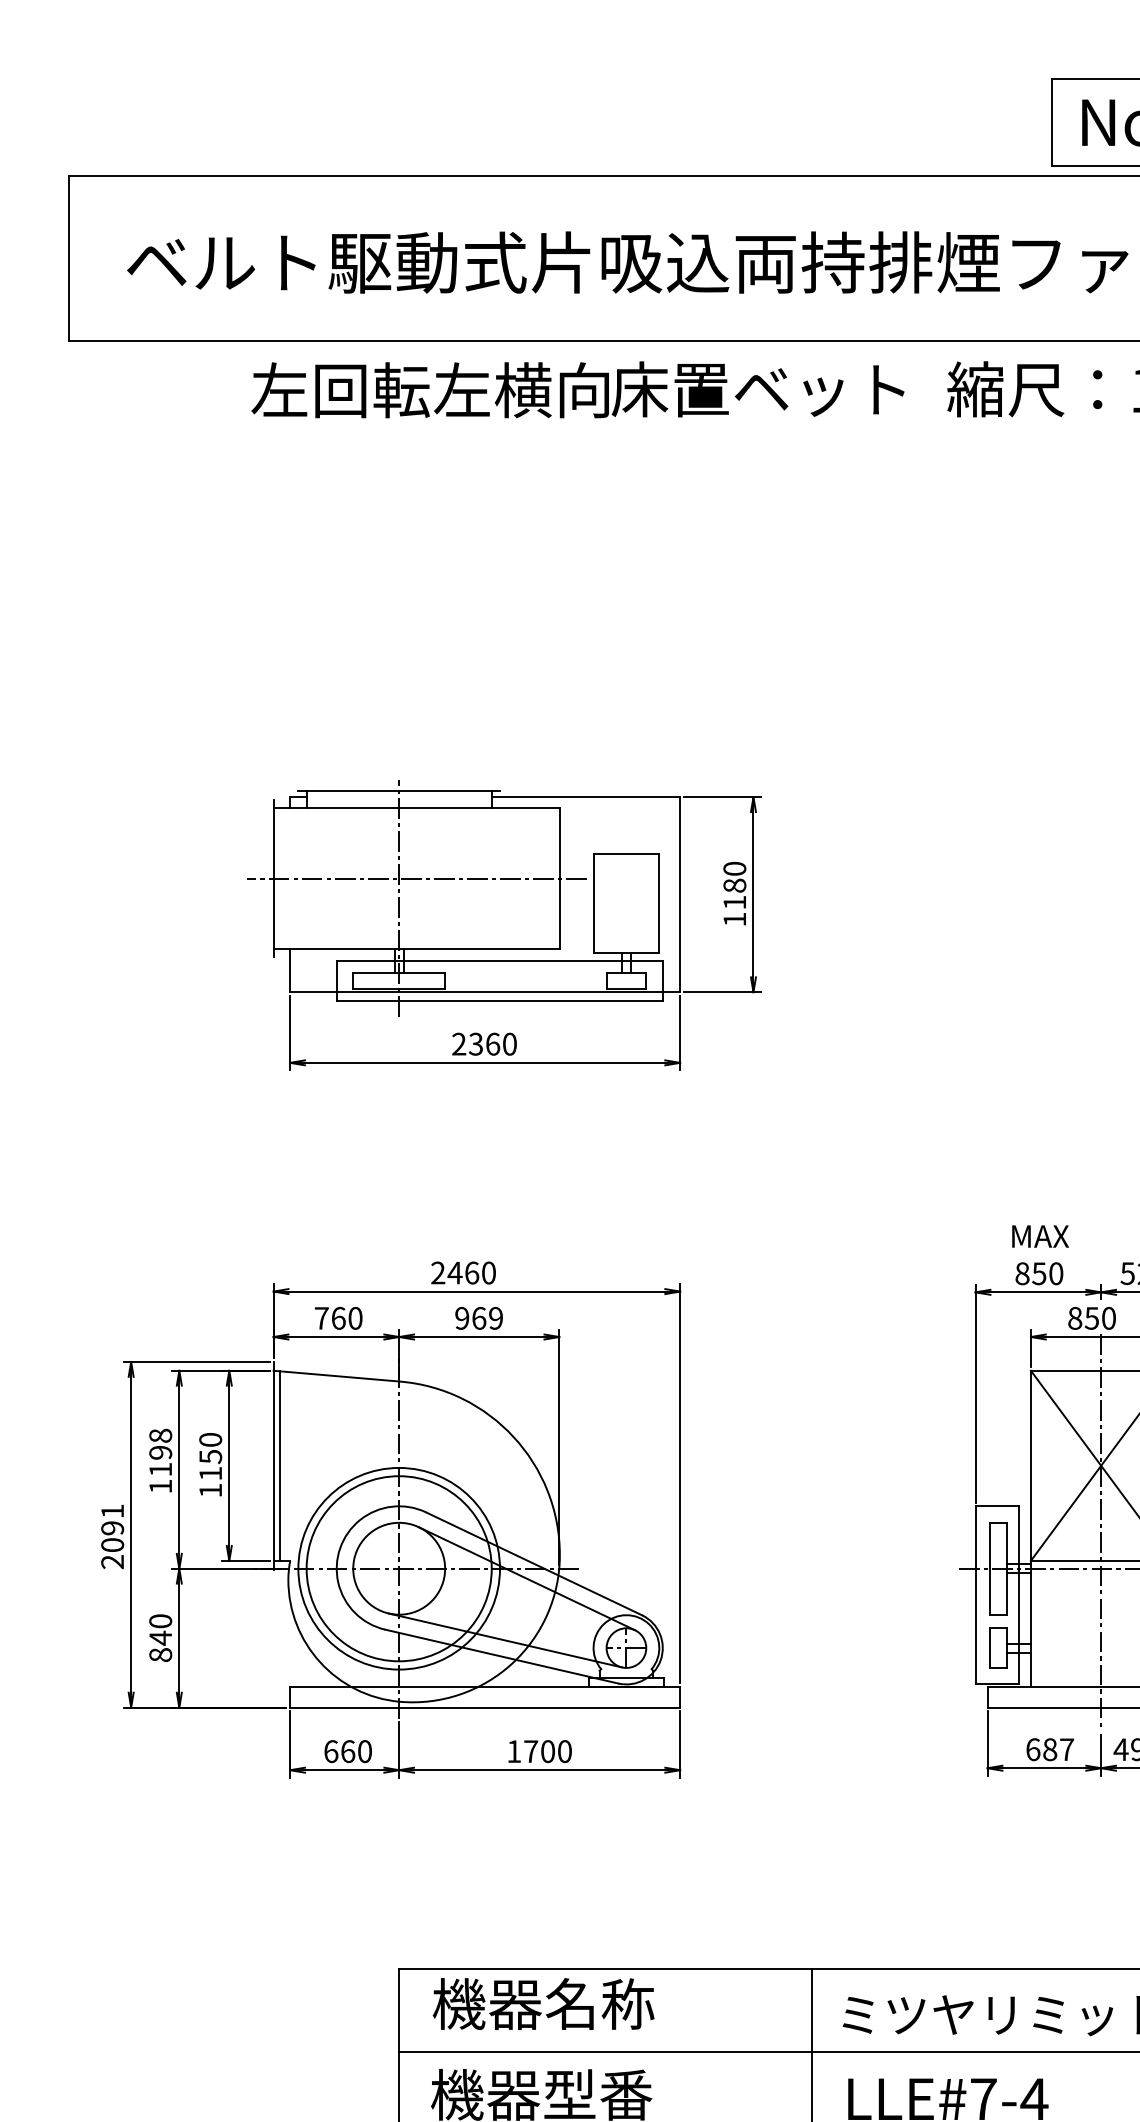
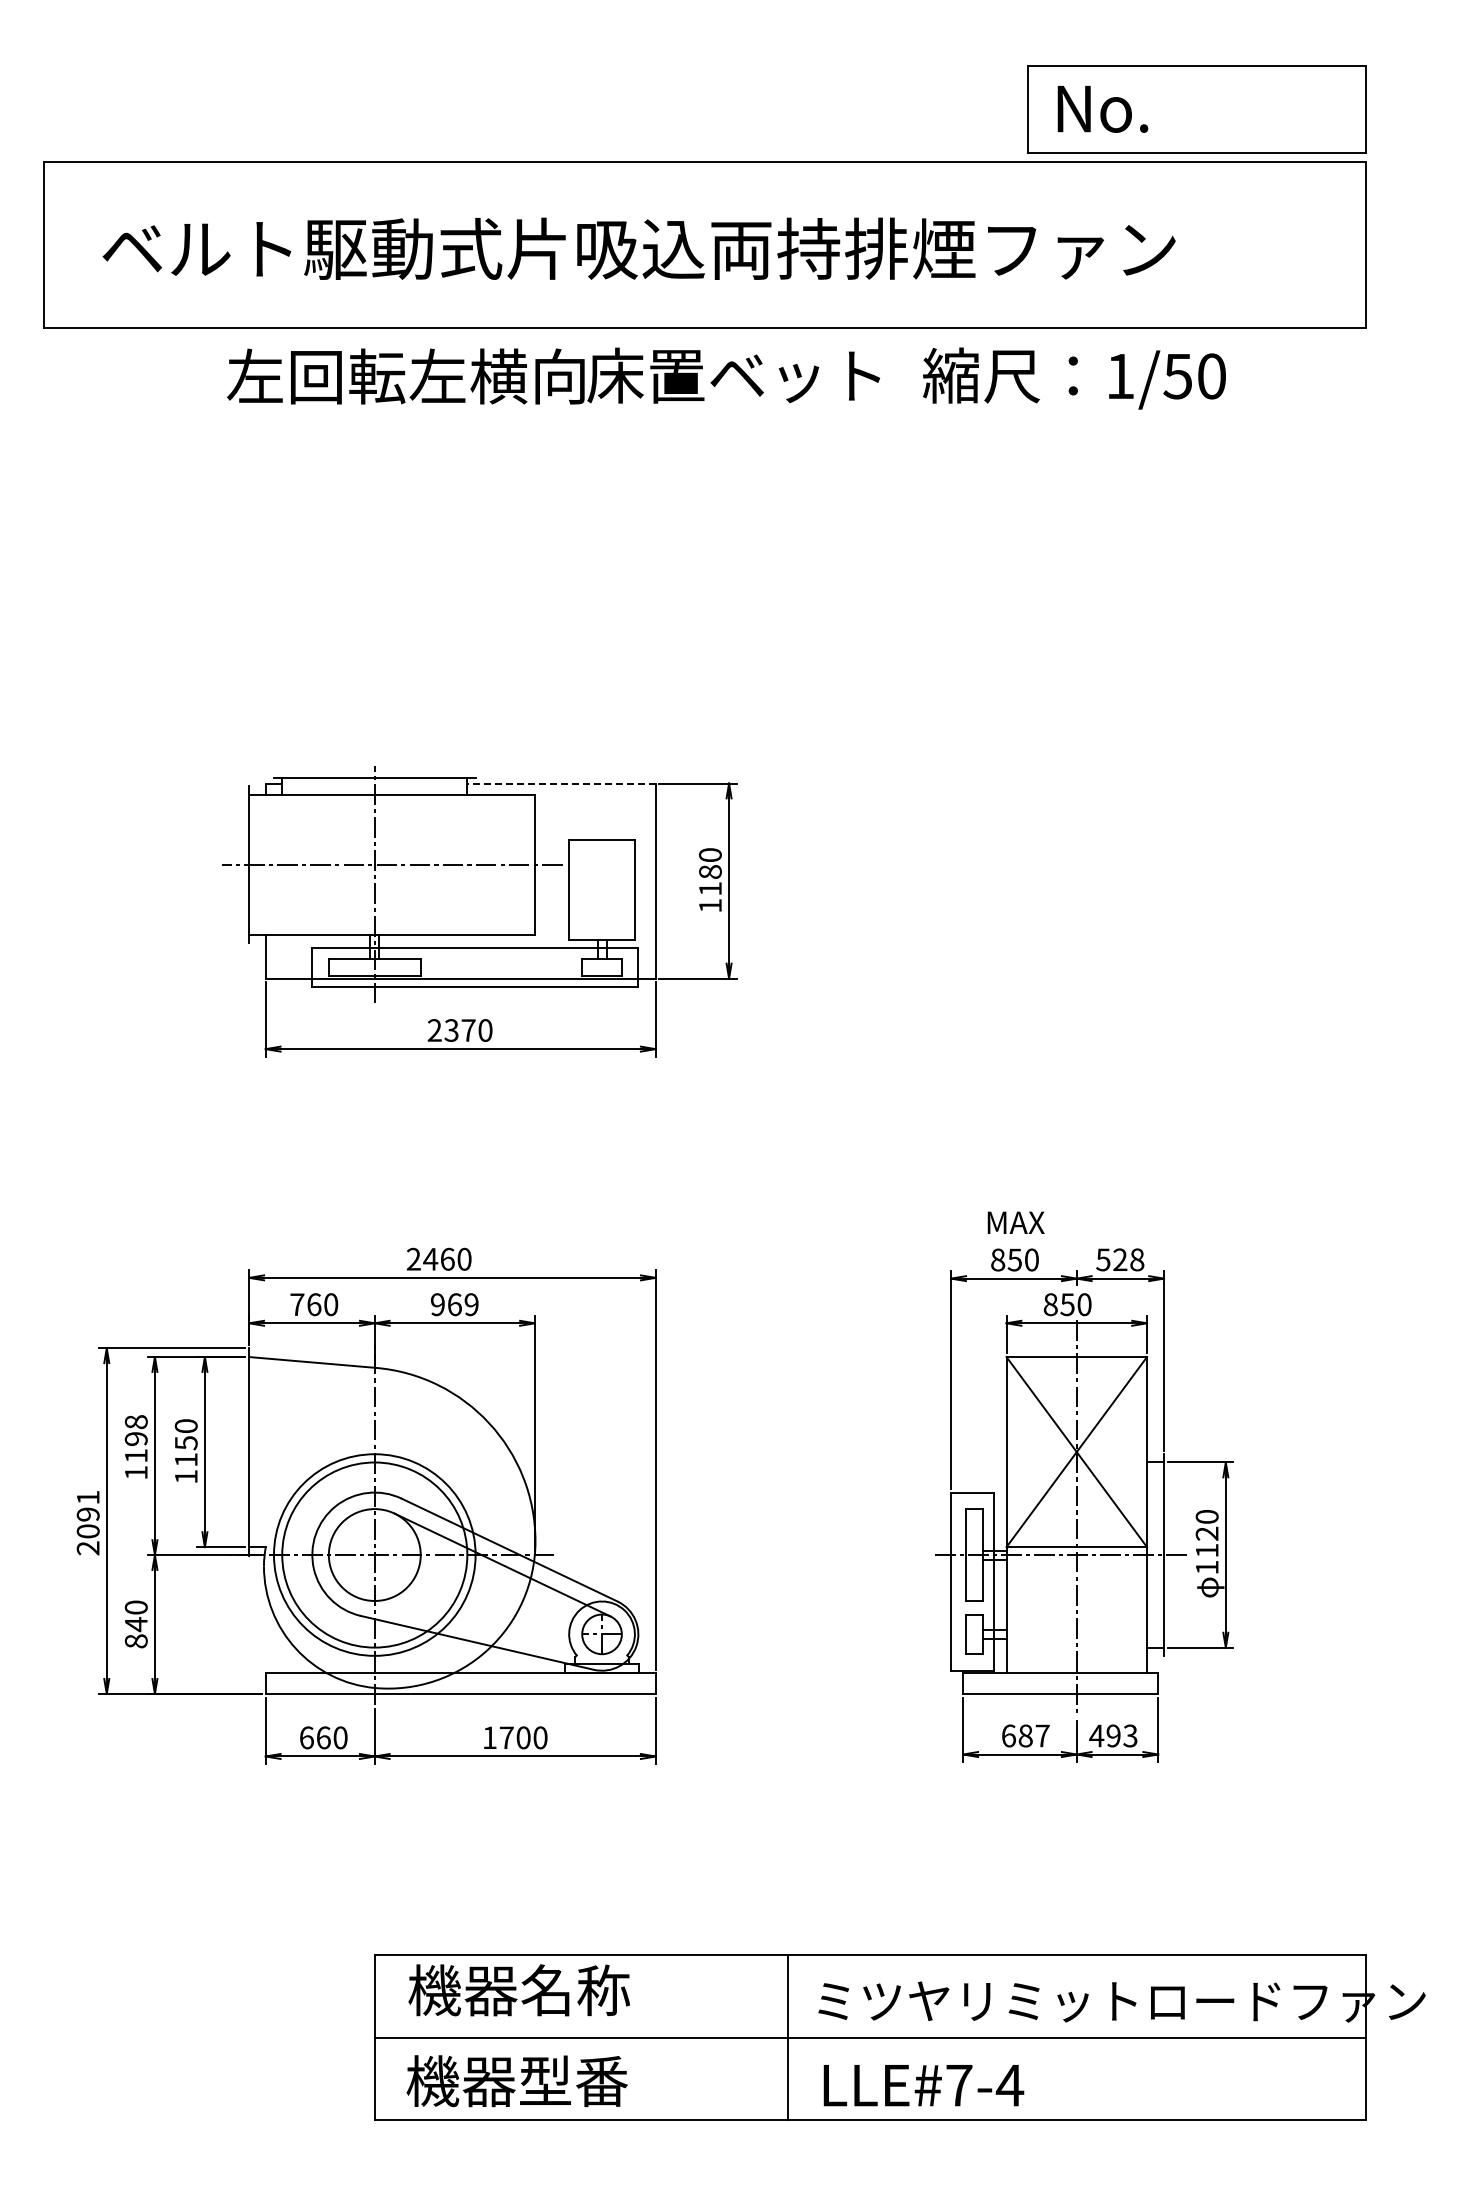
line: (585, 797) -> (561, 783), solid -> dashed
text: (492, 1044) -> (468, 1030), 2360 -> 2370
line: (279, 1466) -> (255, 1452), removed
line: (504, 1640) -> (480, 1626), removed

